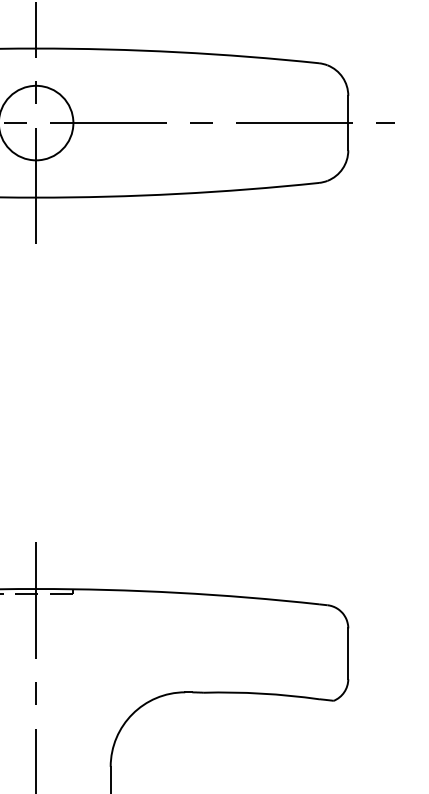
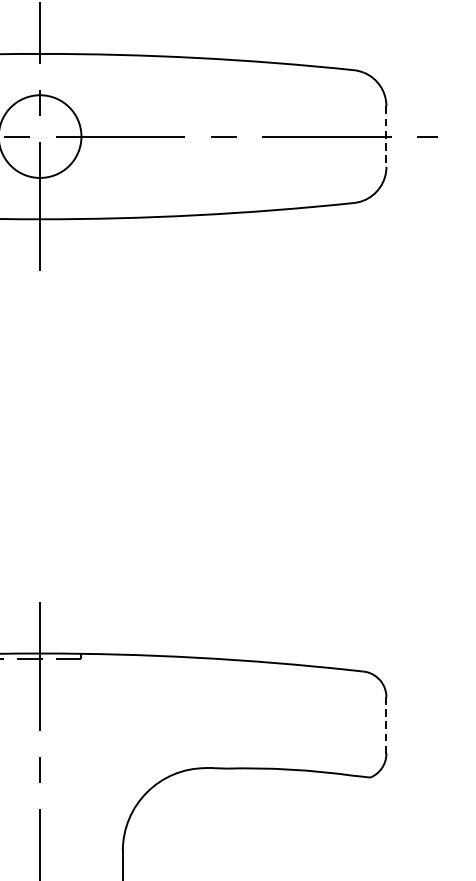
line: (348, 123) -> (386, 137), solid -> dashed
line: (348, 653) -> (386, 725), solid -> dashed

